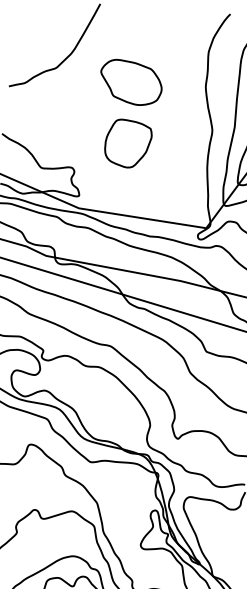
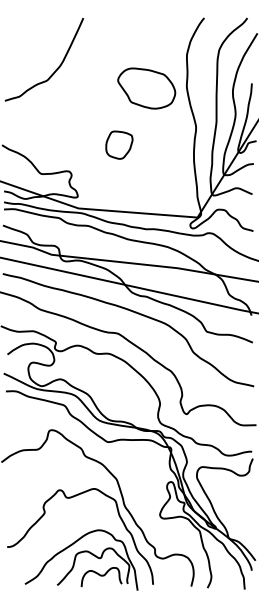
part: (131, 82) -> (146, 88), moved
part: (128, 143) -> (119, 144), size x0.62

